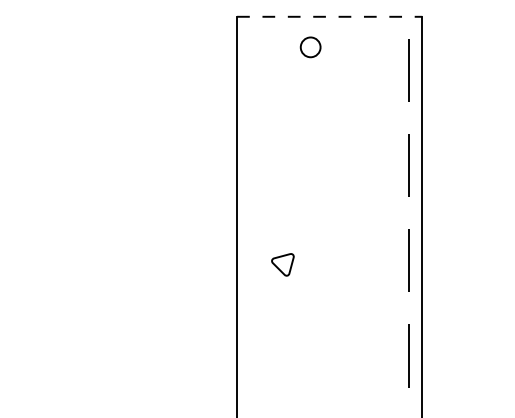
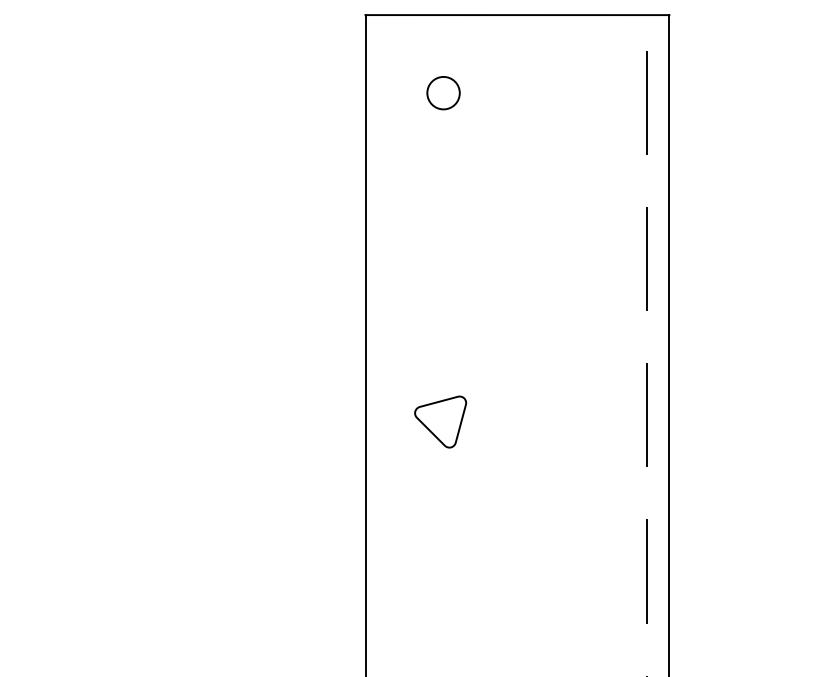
line: (329, 16) -> (517, 14), dashed -> solid
circle: (310, 47) -> (443, 93), moved
part: (282, 264) -> (440, 421), size x1.43

